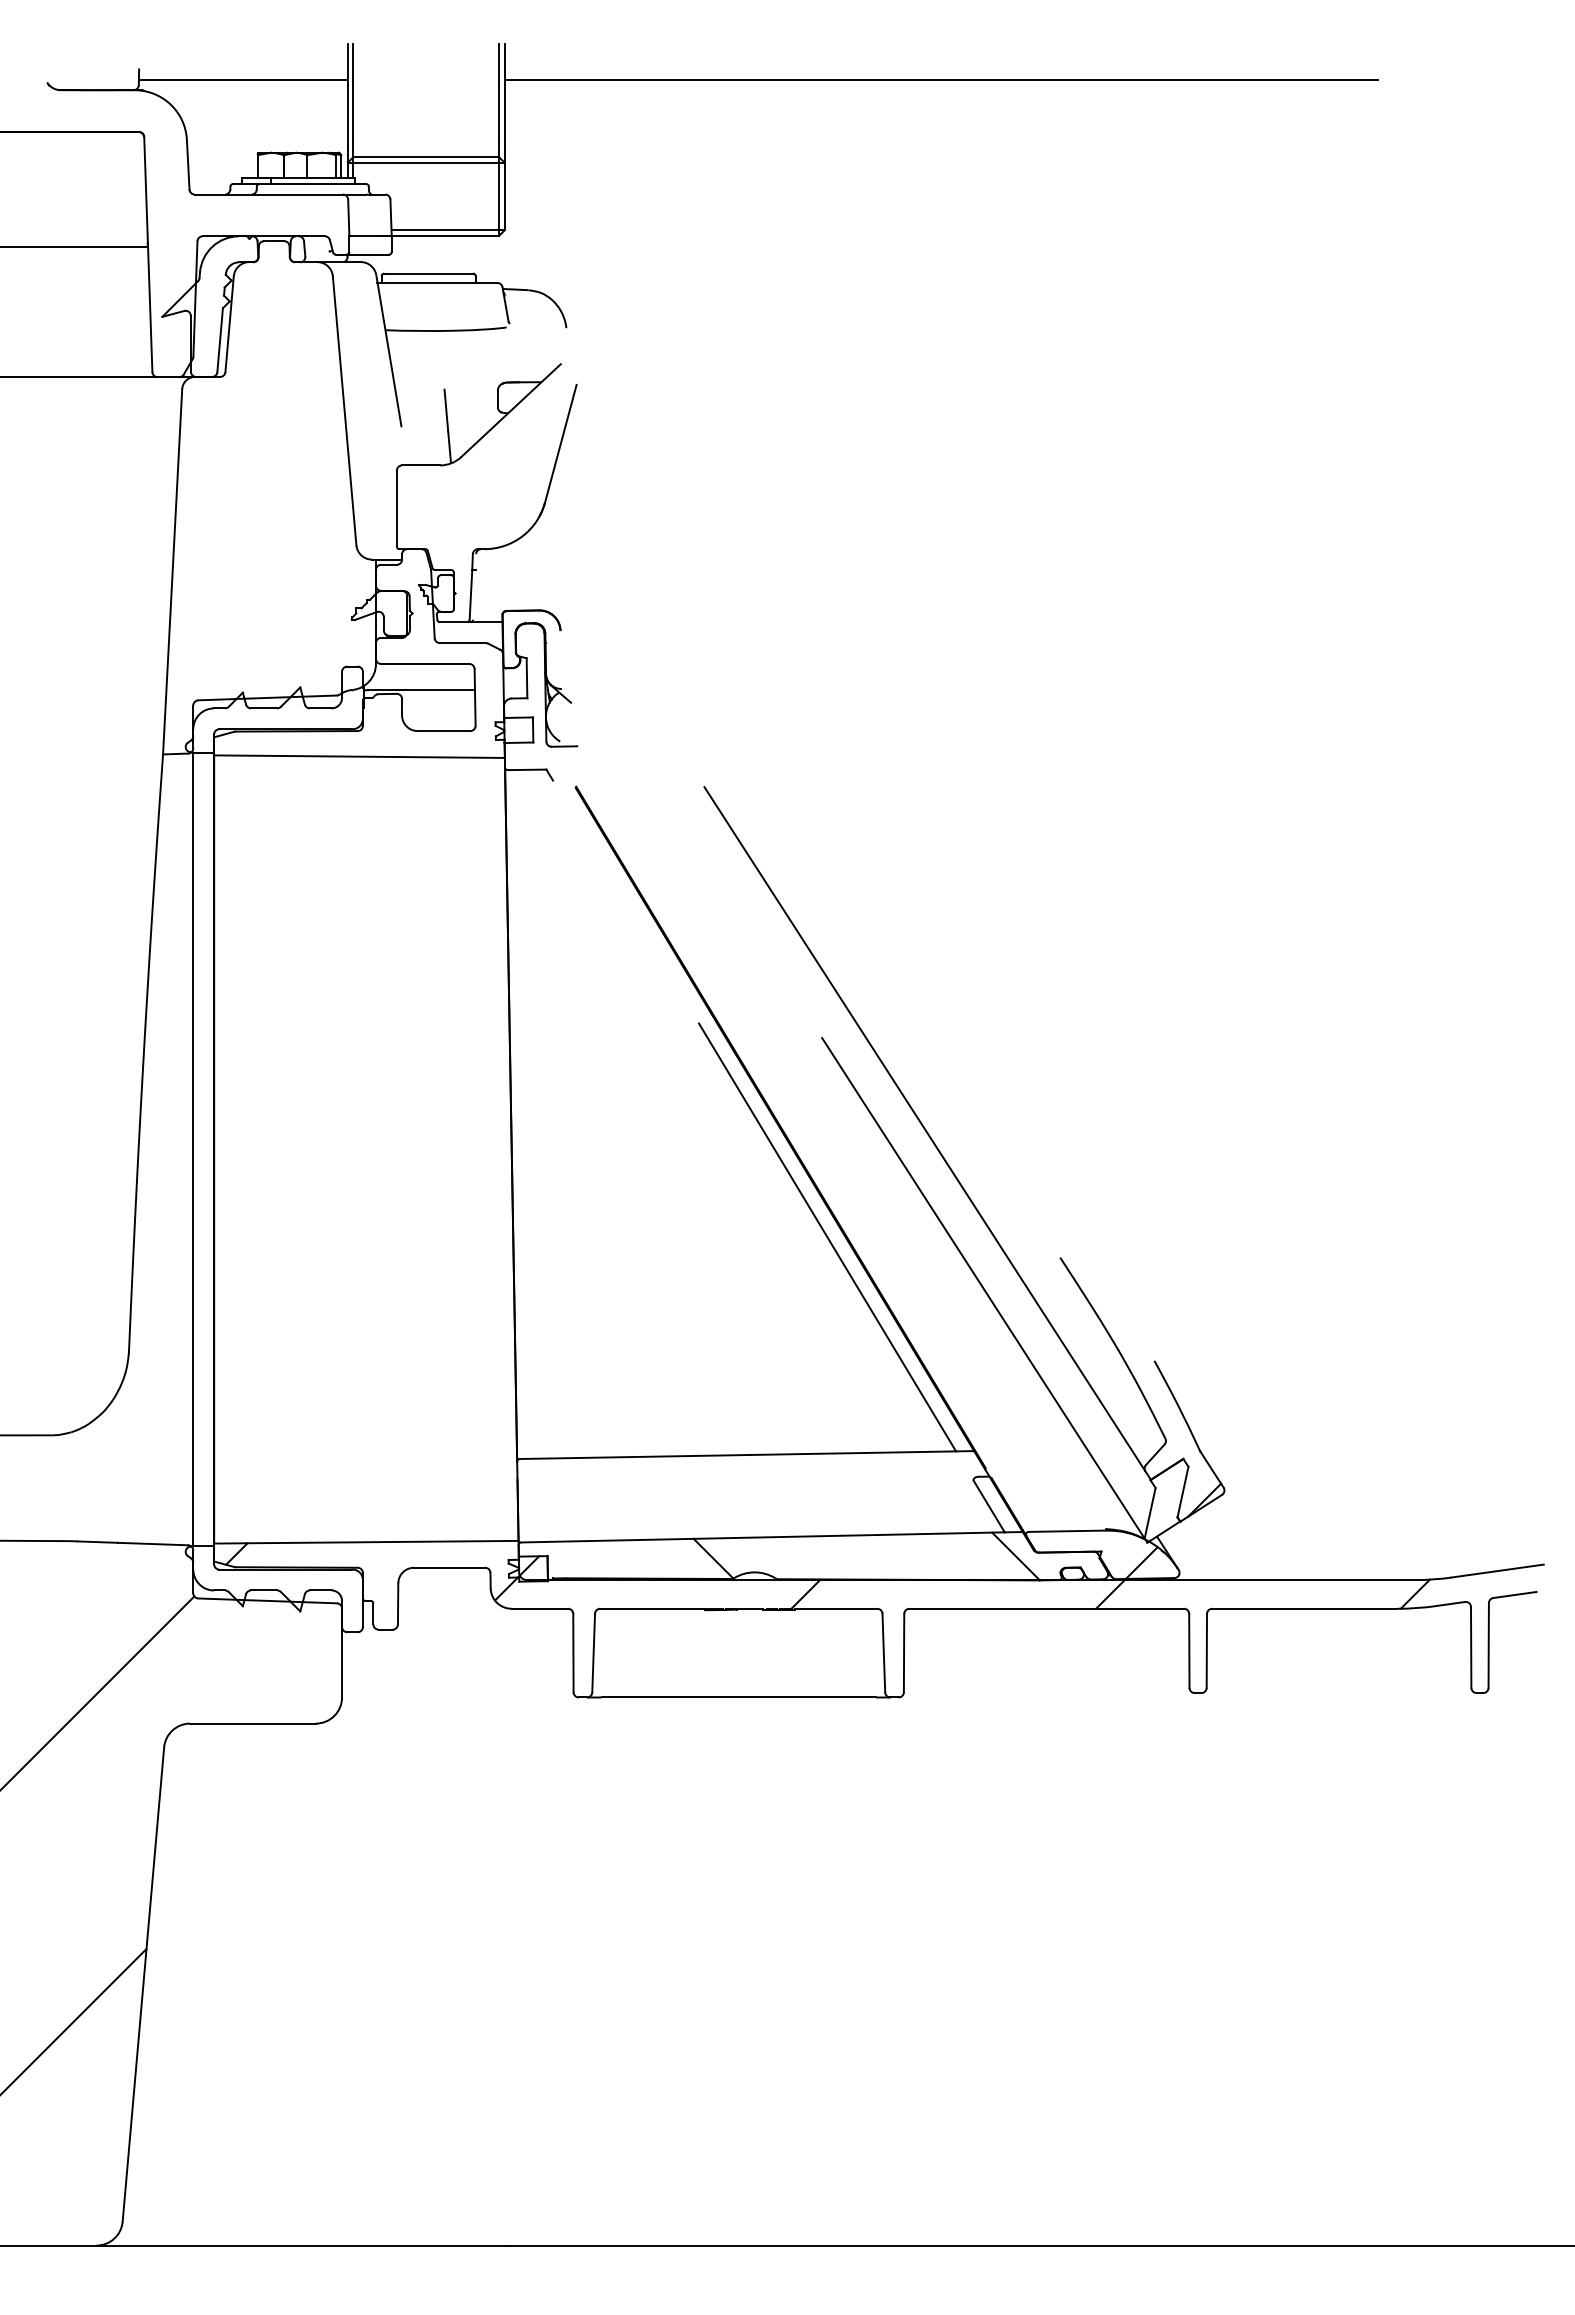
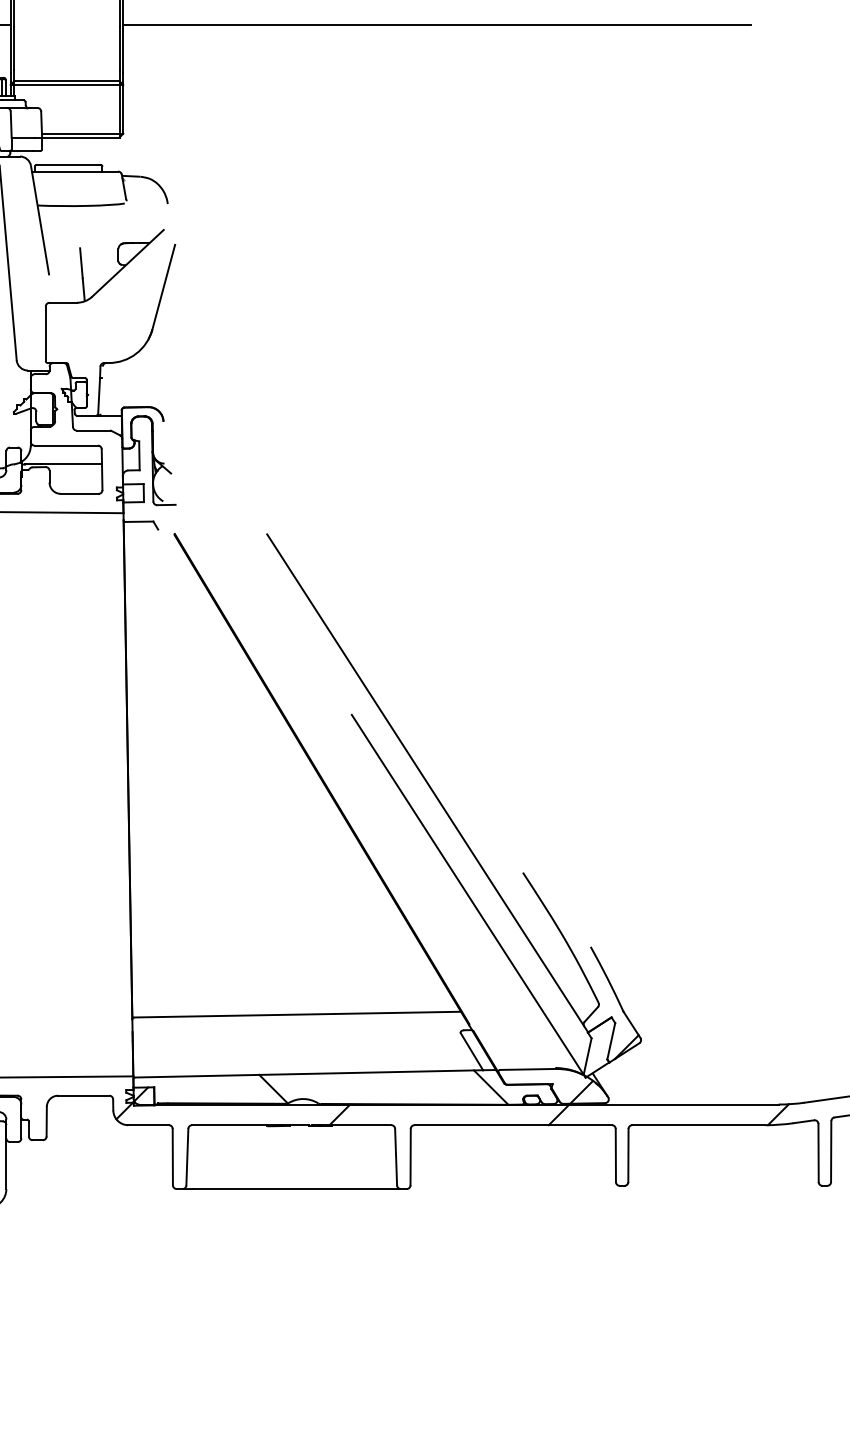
line: (827, 1237) -> (355, 858), removed

